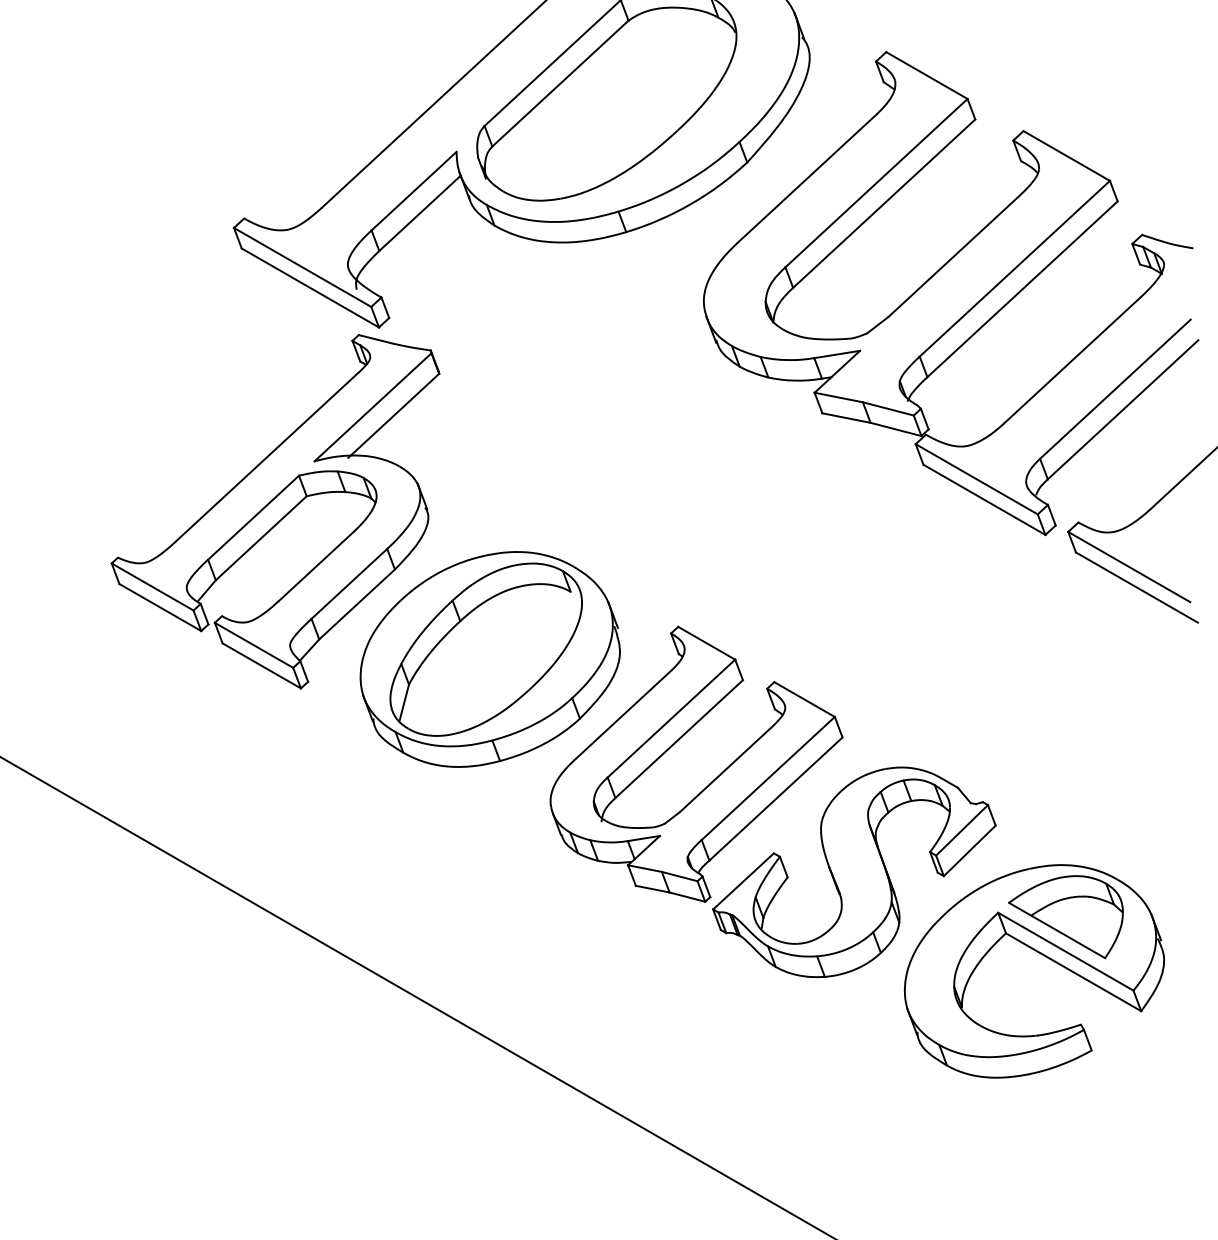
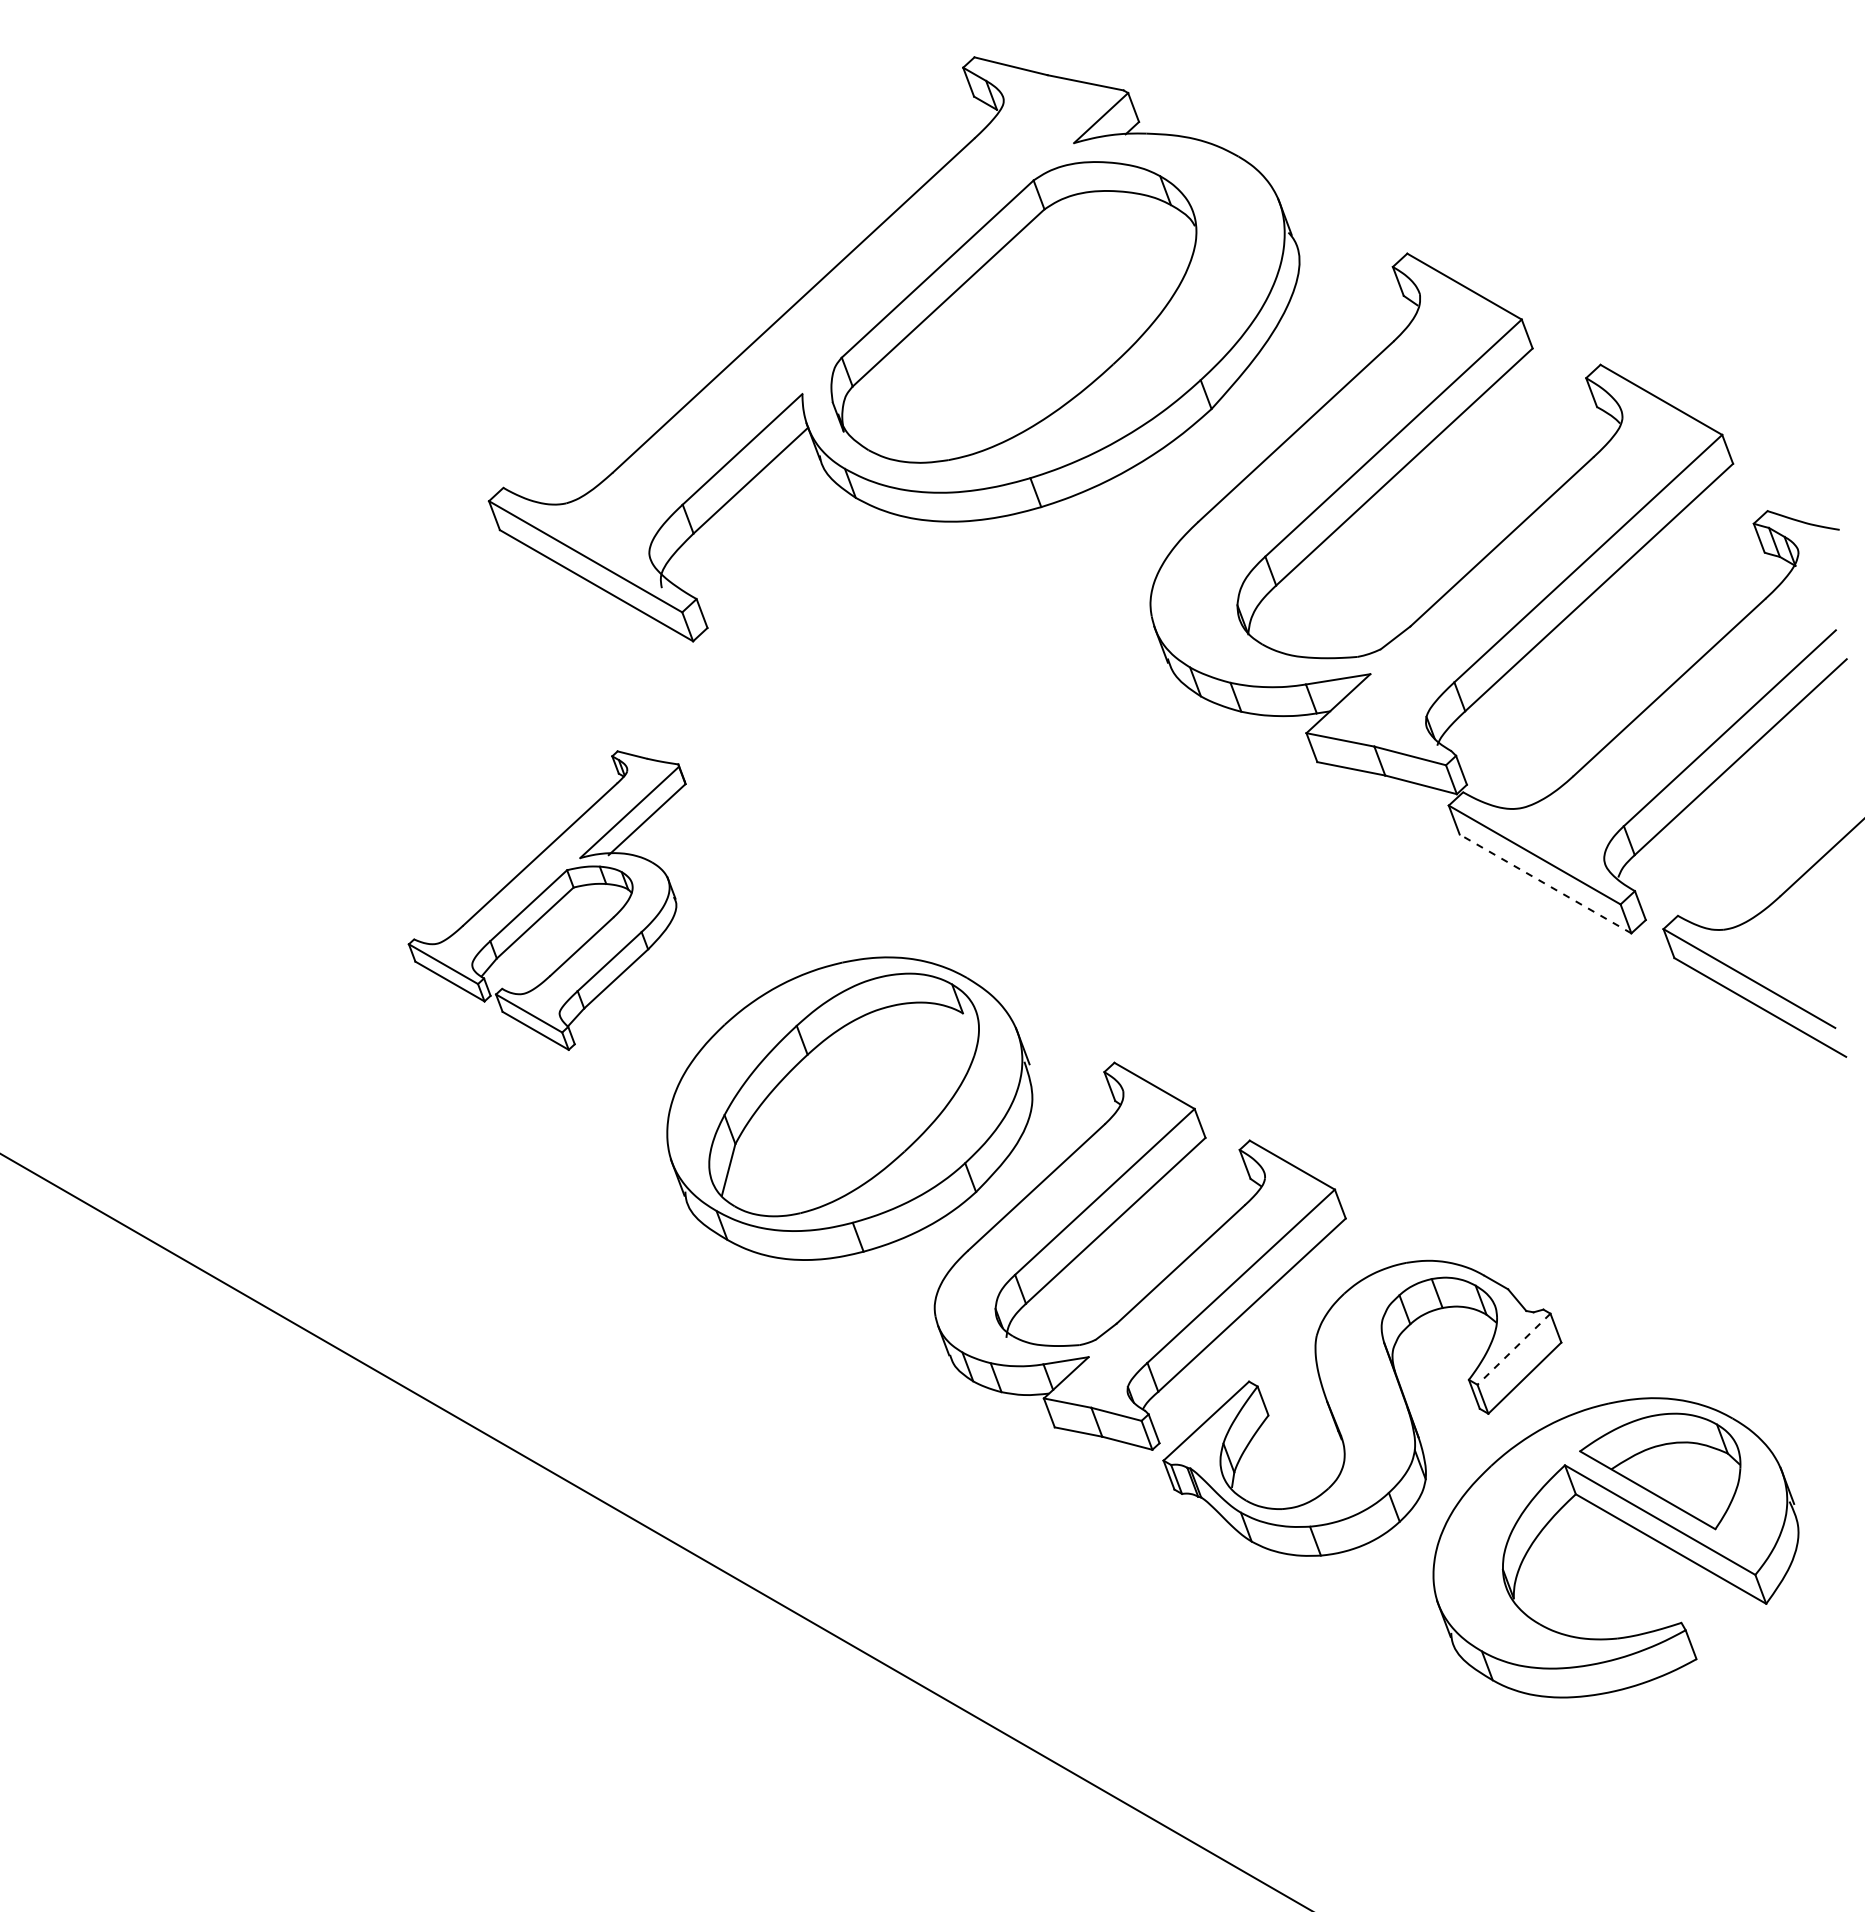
line: (984, 499) -> (1545, 883), solid -> dashed
part: (274, 511) -> (546, 900), size x0.6
line: (962, 830) -> (1514, 1349), solid -> dashed

